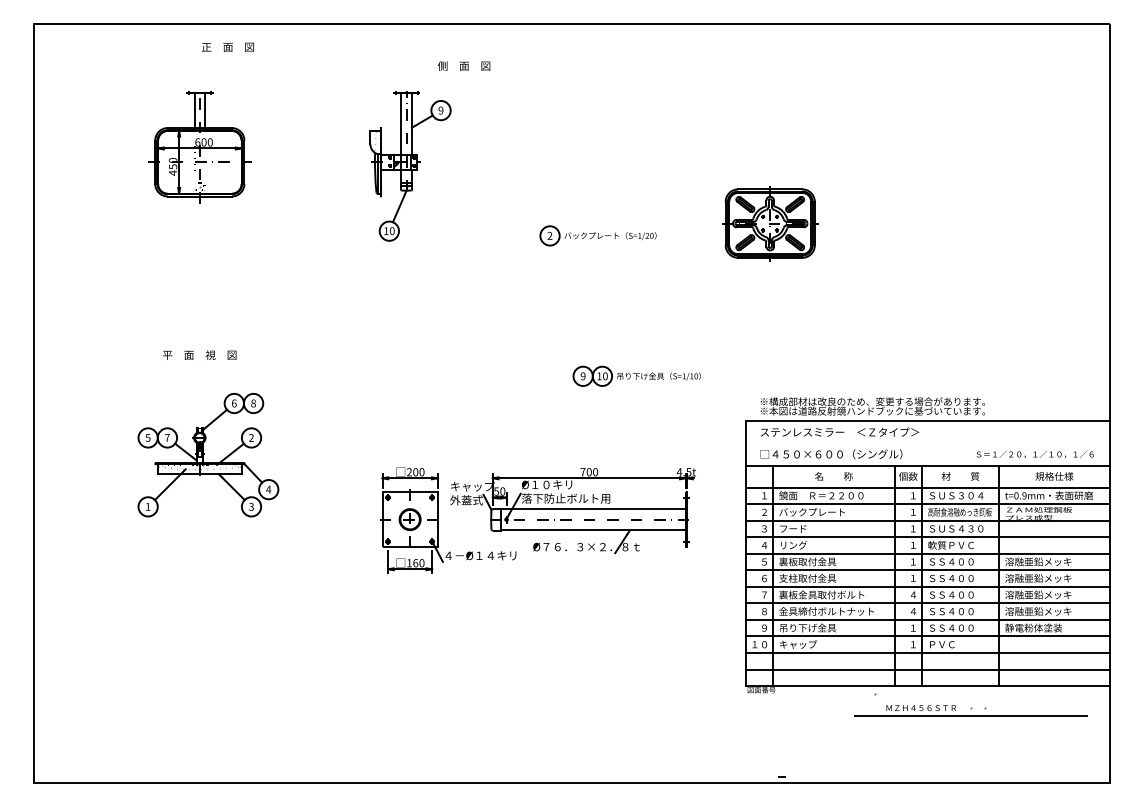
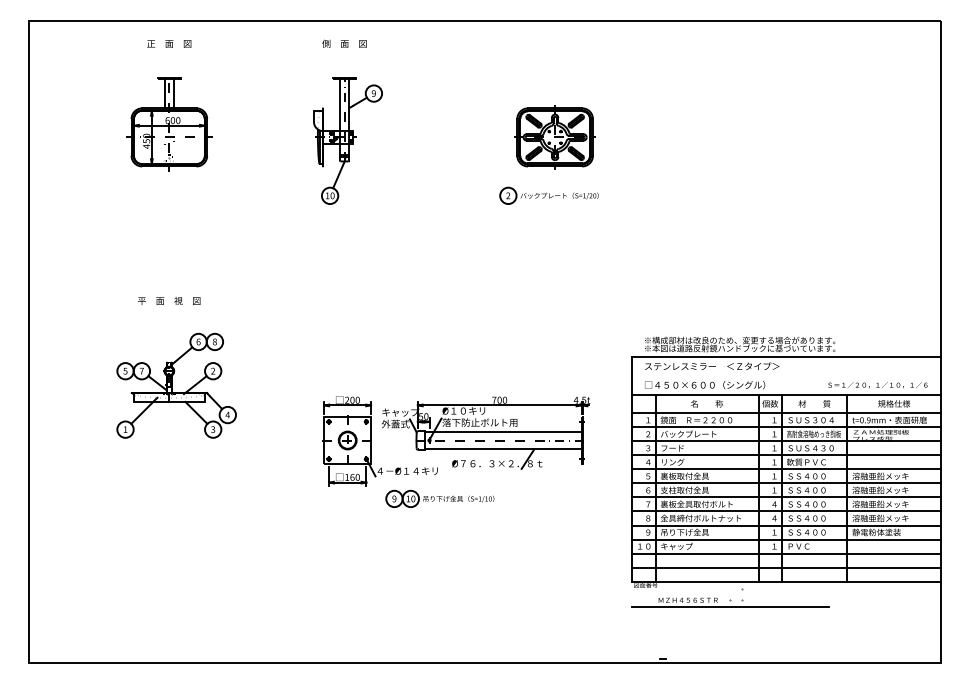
text: (228, 46) -> (169, 43), moved
text: (464, 65) -> (344, 43), moved
part: (769, 223) -> (554, 137), moved
part: (597, 235) -> (548, 195), moved
part: (636, 375) -> (439, 498), moved
part: (971, 710) -> (730, 602), moved

